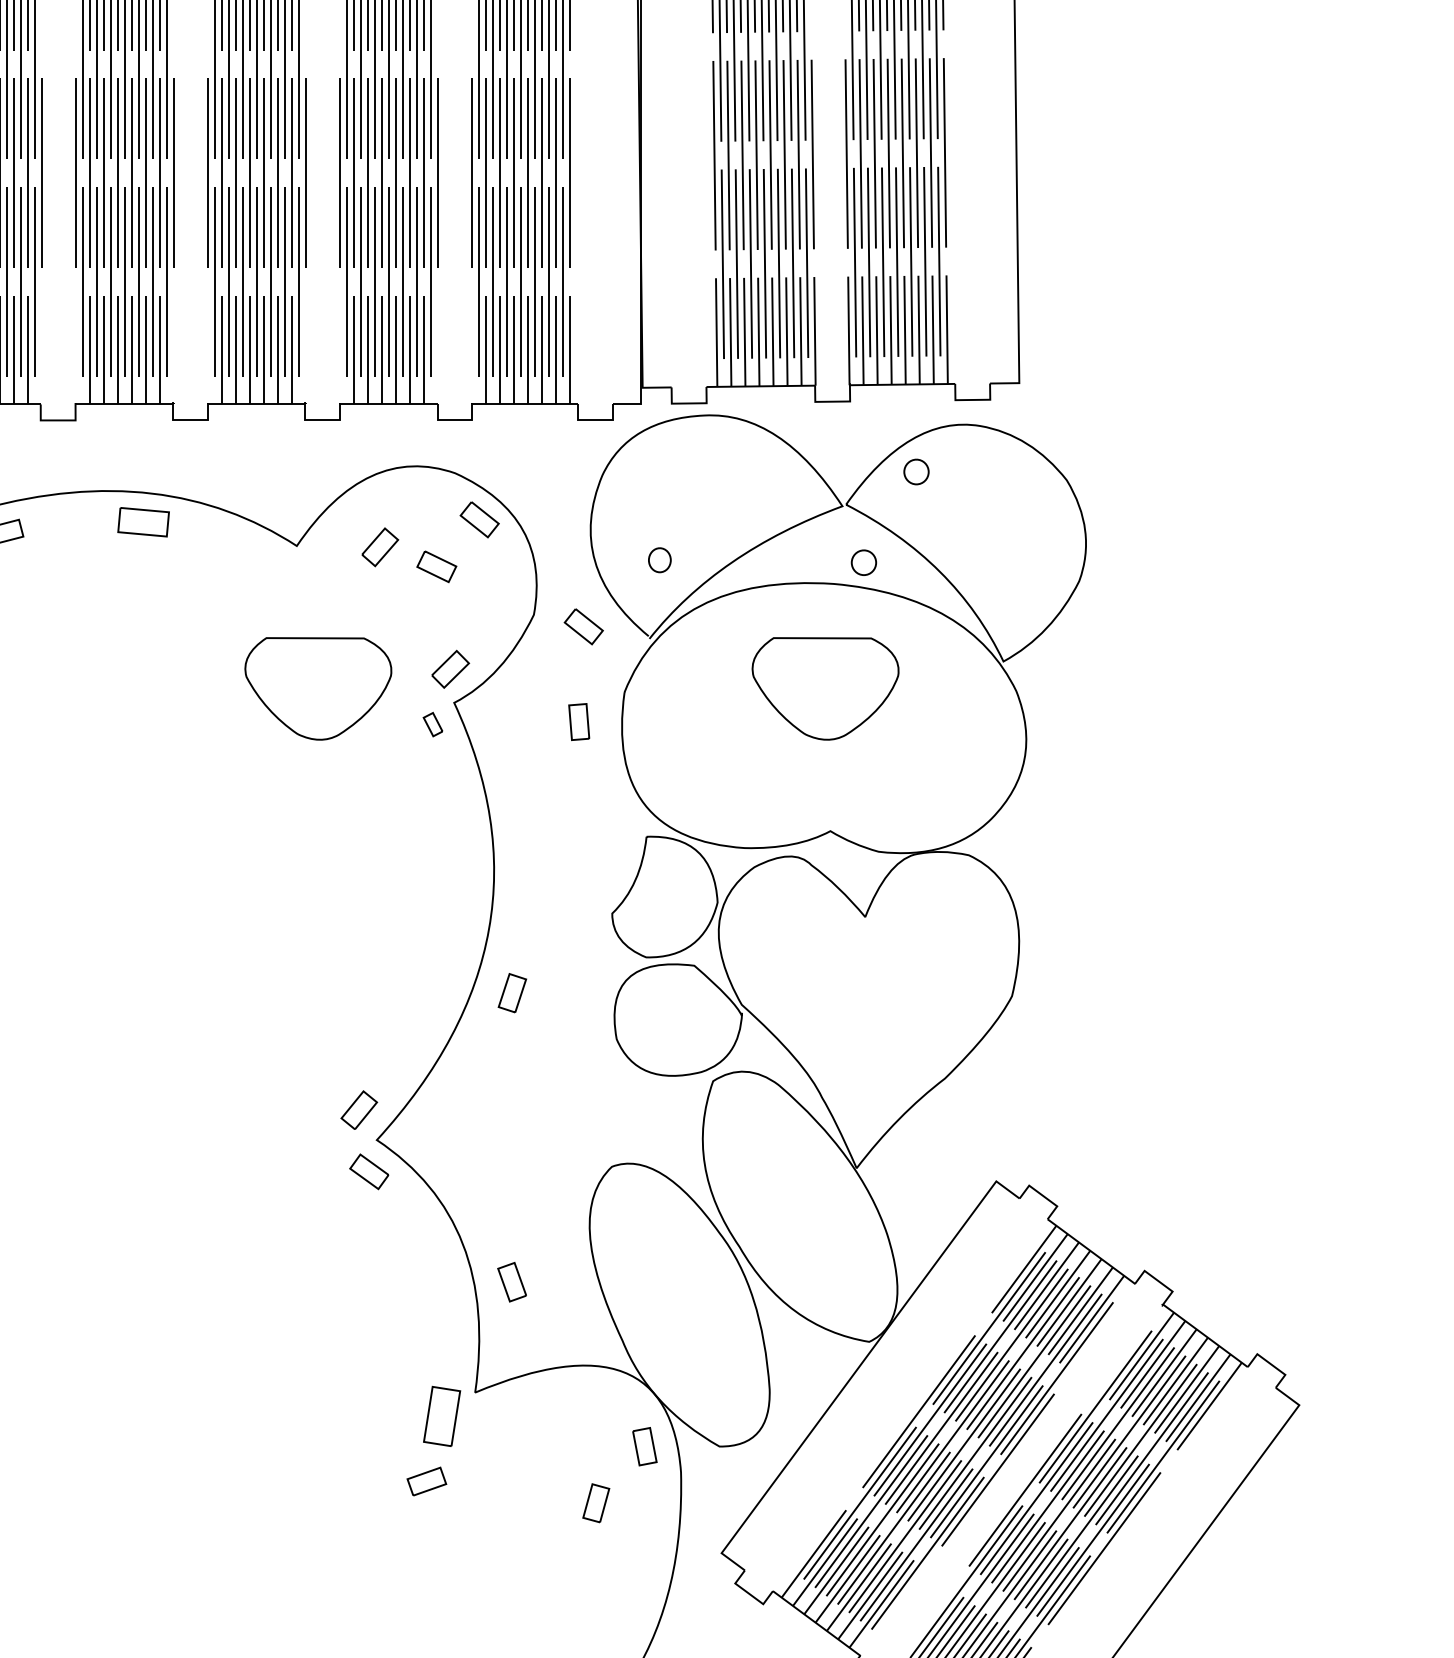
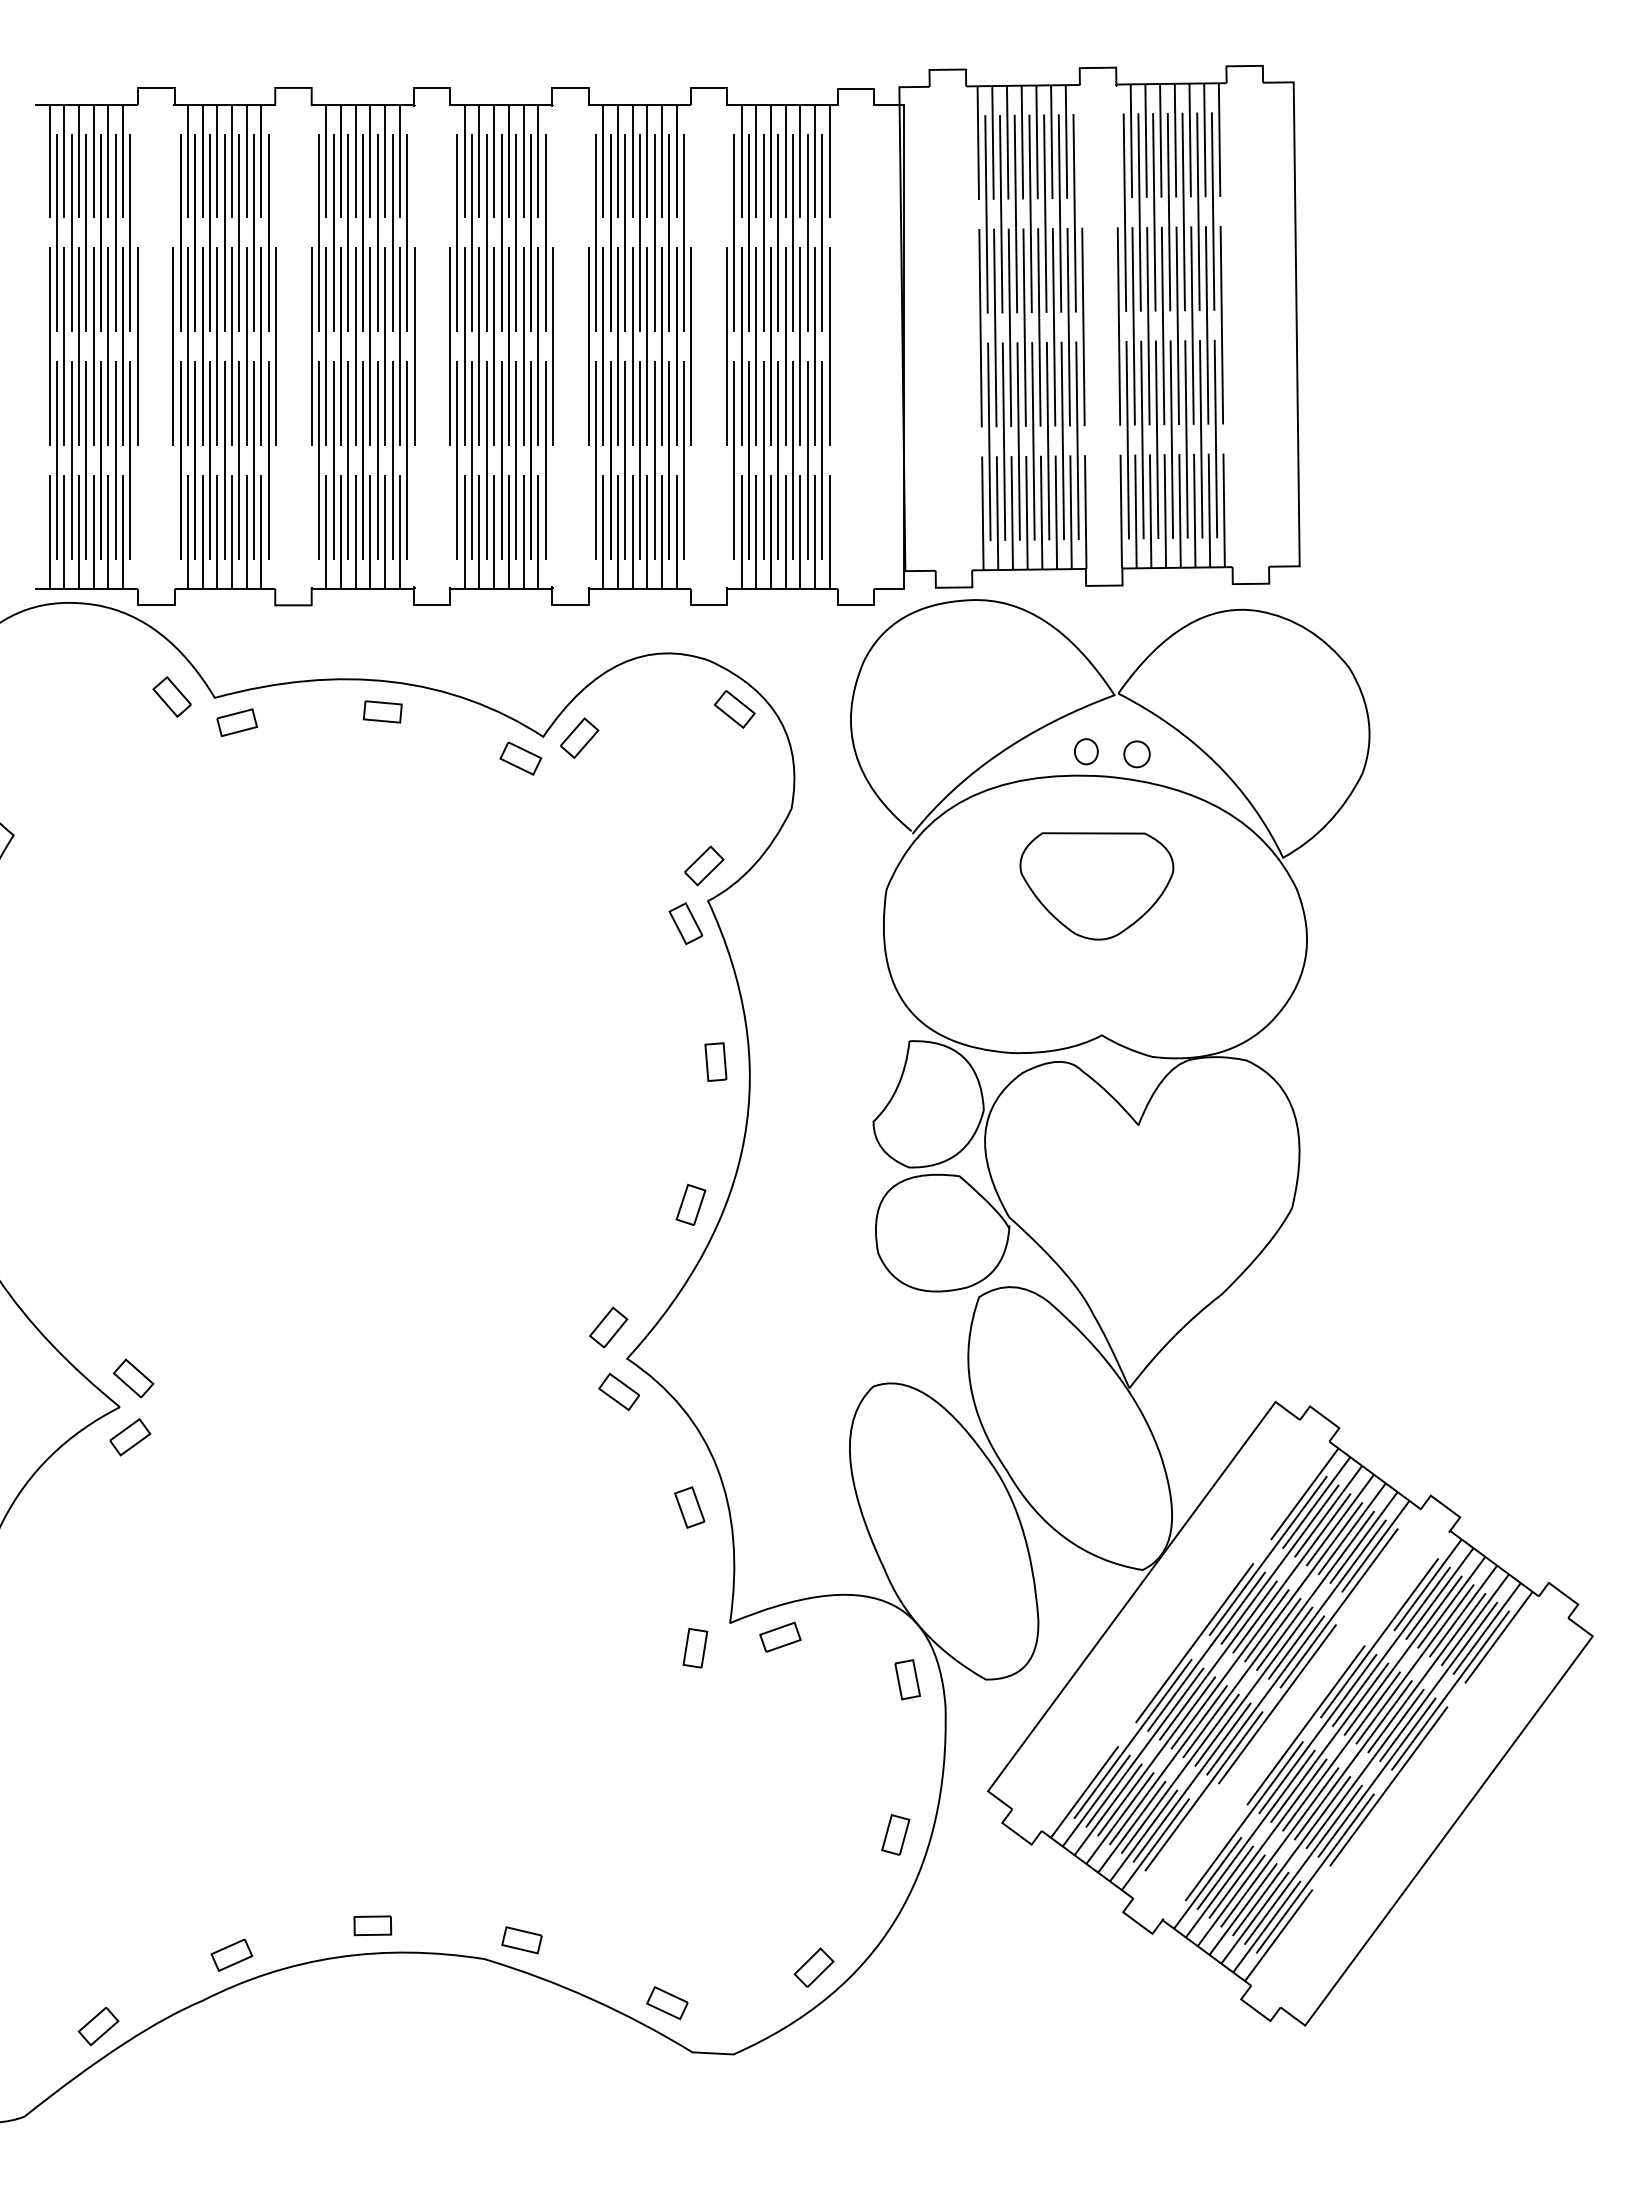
part: (915, 472) -> (1191, 659), removed
part: (143, 521) -> (382, 711), size x0.71
part: (380, 546) -> (579, 737), moved
part: (659, 560) -> (1086, 751), moved
part: (436, 566) -> (520, 758), moved
part: (583, 626) -> (843, 821), removed
part: (318, 688) -> (565, 886), removed
part: (578, 721) -> (715, 1061), moved
part: (432, 724) -> (685, 923), size x1.67
part: (511, 992) -> (690, 1204), moved
part: (511, 1282) -> (689, 1507), moved
part: (442, 1416) -> (695, 1648), size x0.62
part: (426, 1480) -> (780, 1636), moved
part: (595, 1502) -> (895, 1834), moved

